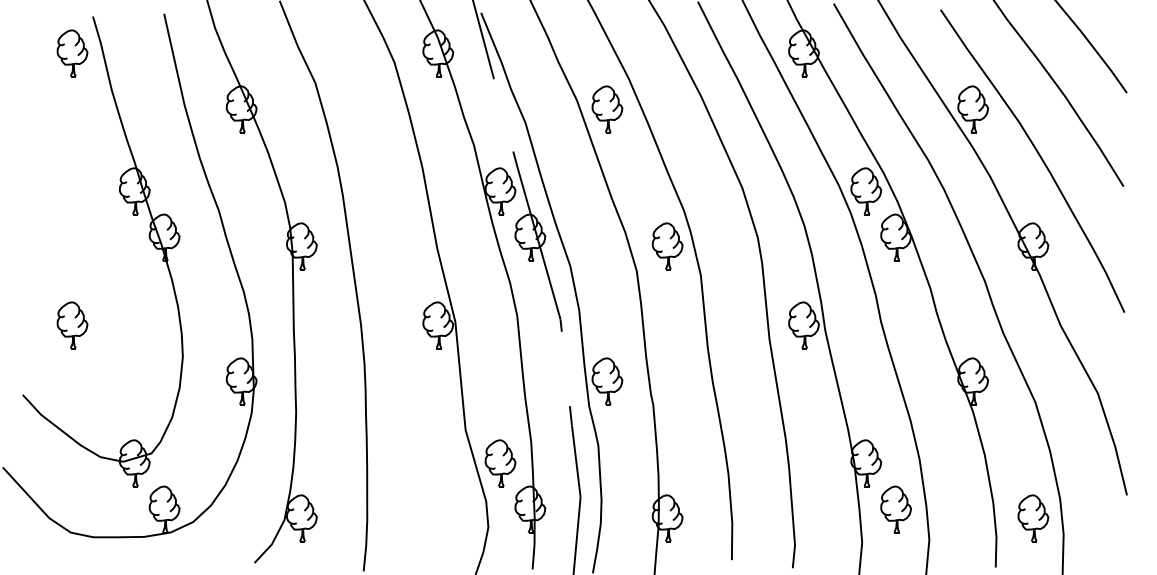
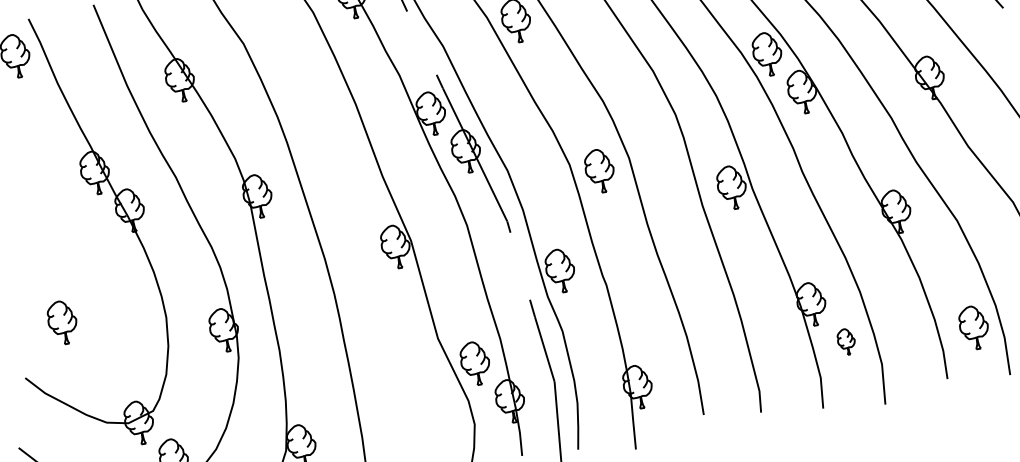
part: (667, 246) -> (599, 171), moved
part: (72, 325) -> (62, 322), moved
part: (895, 509) -> (846, 341), size x0.6

